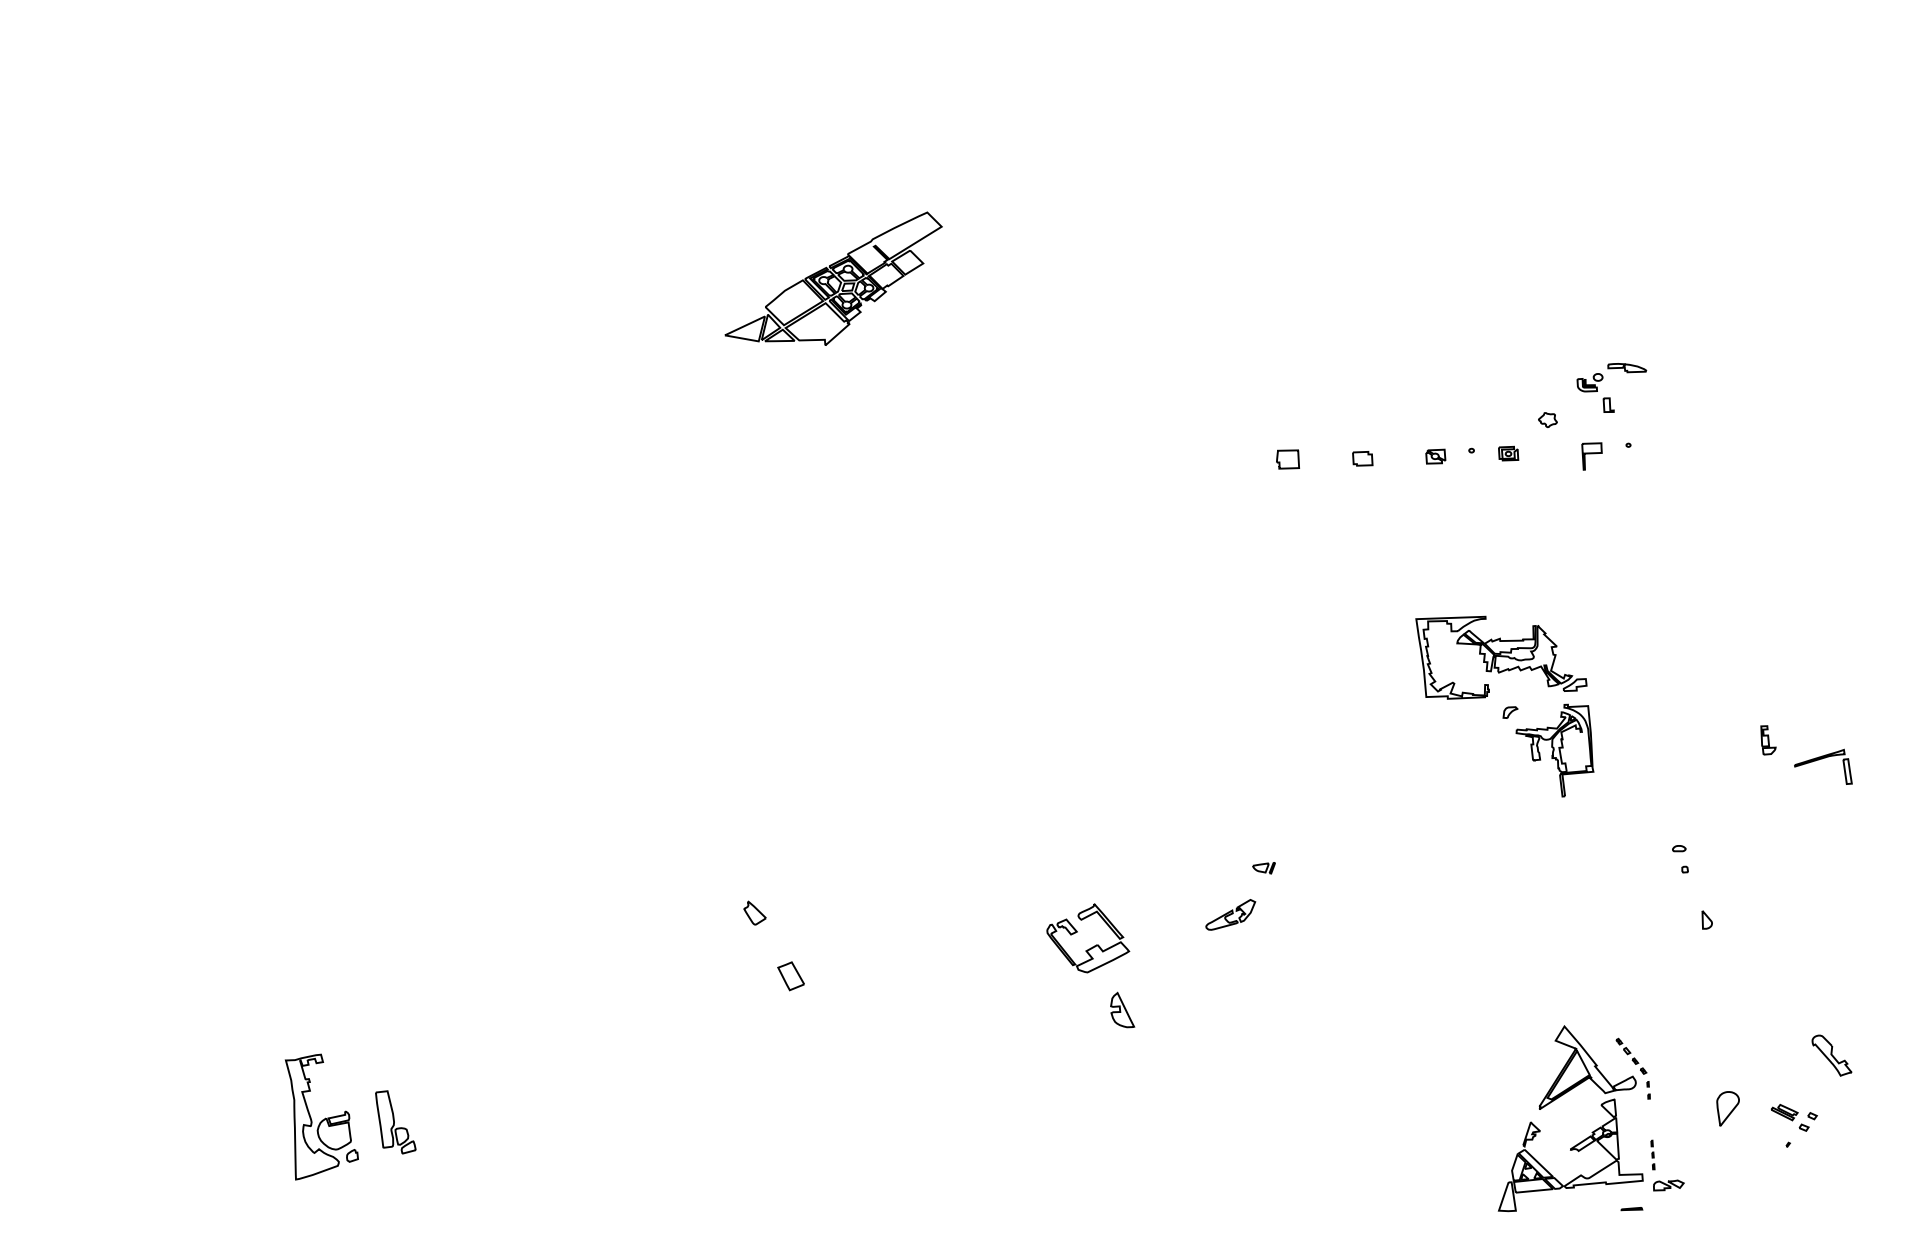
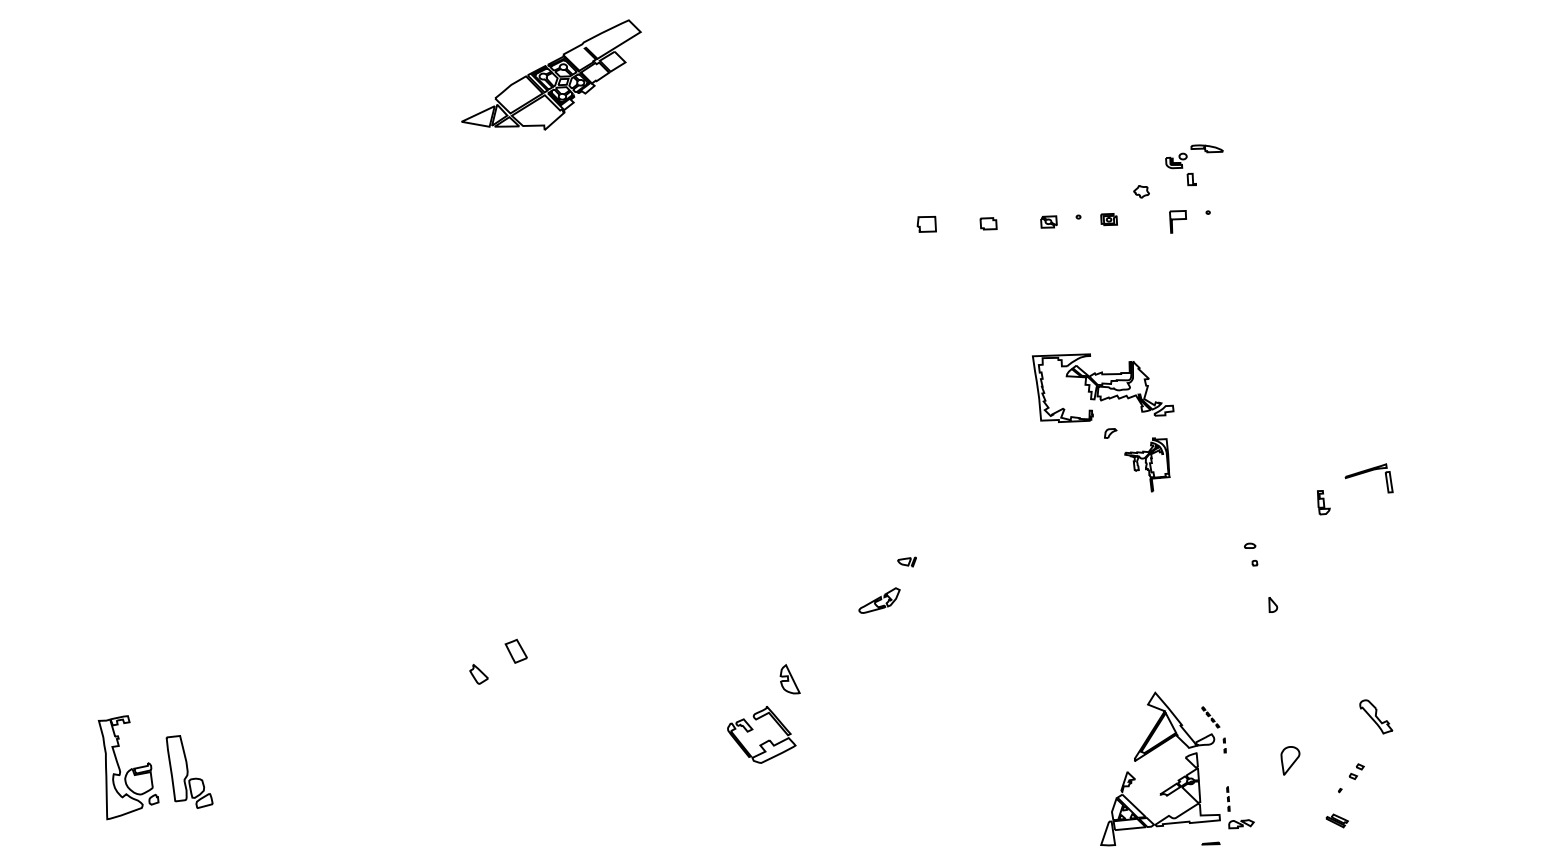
part: (1768, 740) -> (1323, 502), moved
part: (1554, 750) -> (1147, 464), size x0.7
part: (754, 912) -> (478, 673), moved
part: (1092, 946) -> (765, 741), moved
part: (1631, 1055) -> (1210, 716), size x0.7
part: (1784, 1112) -> (1337, 820), moved
part: (395, 1122) -> (189, 772), size x1.4

